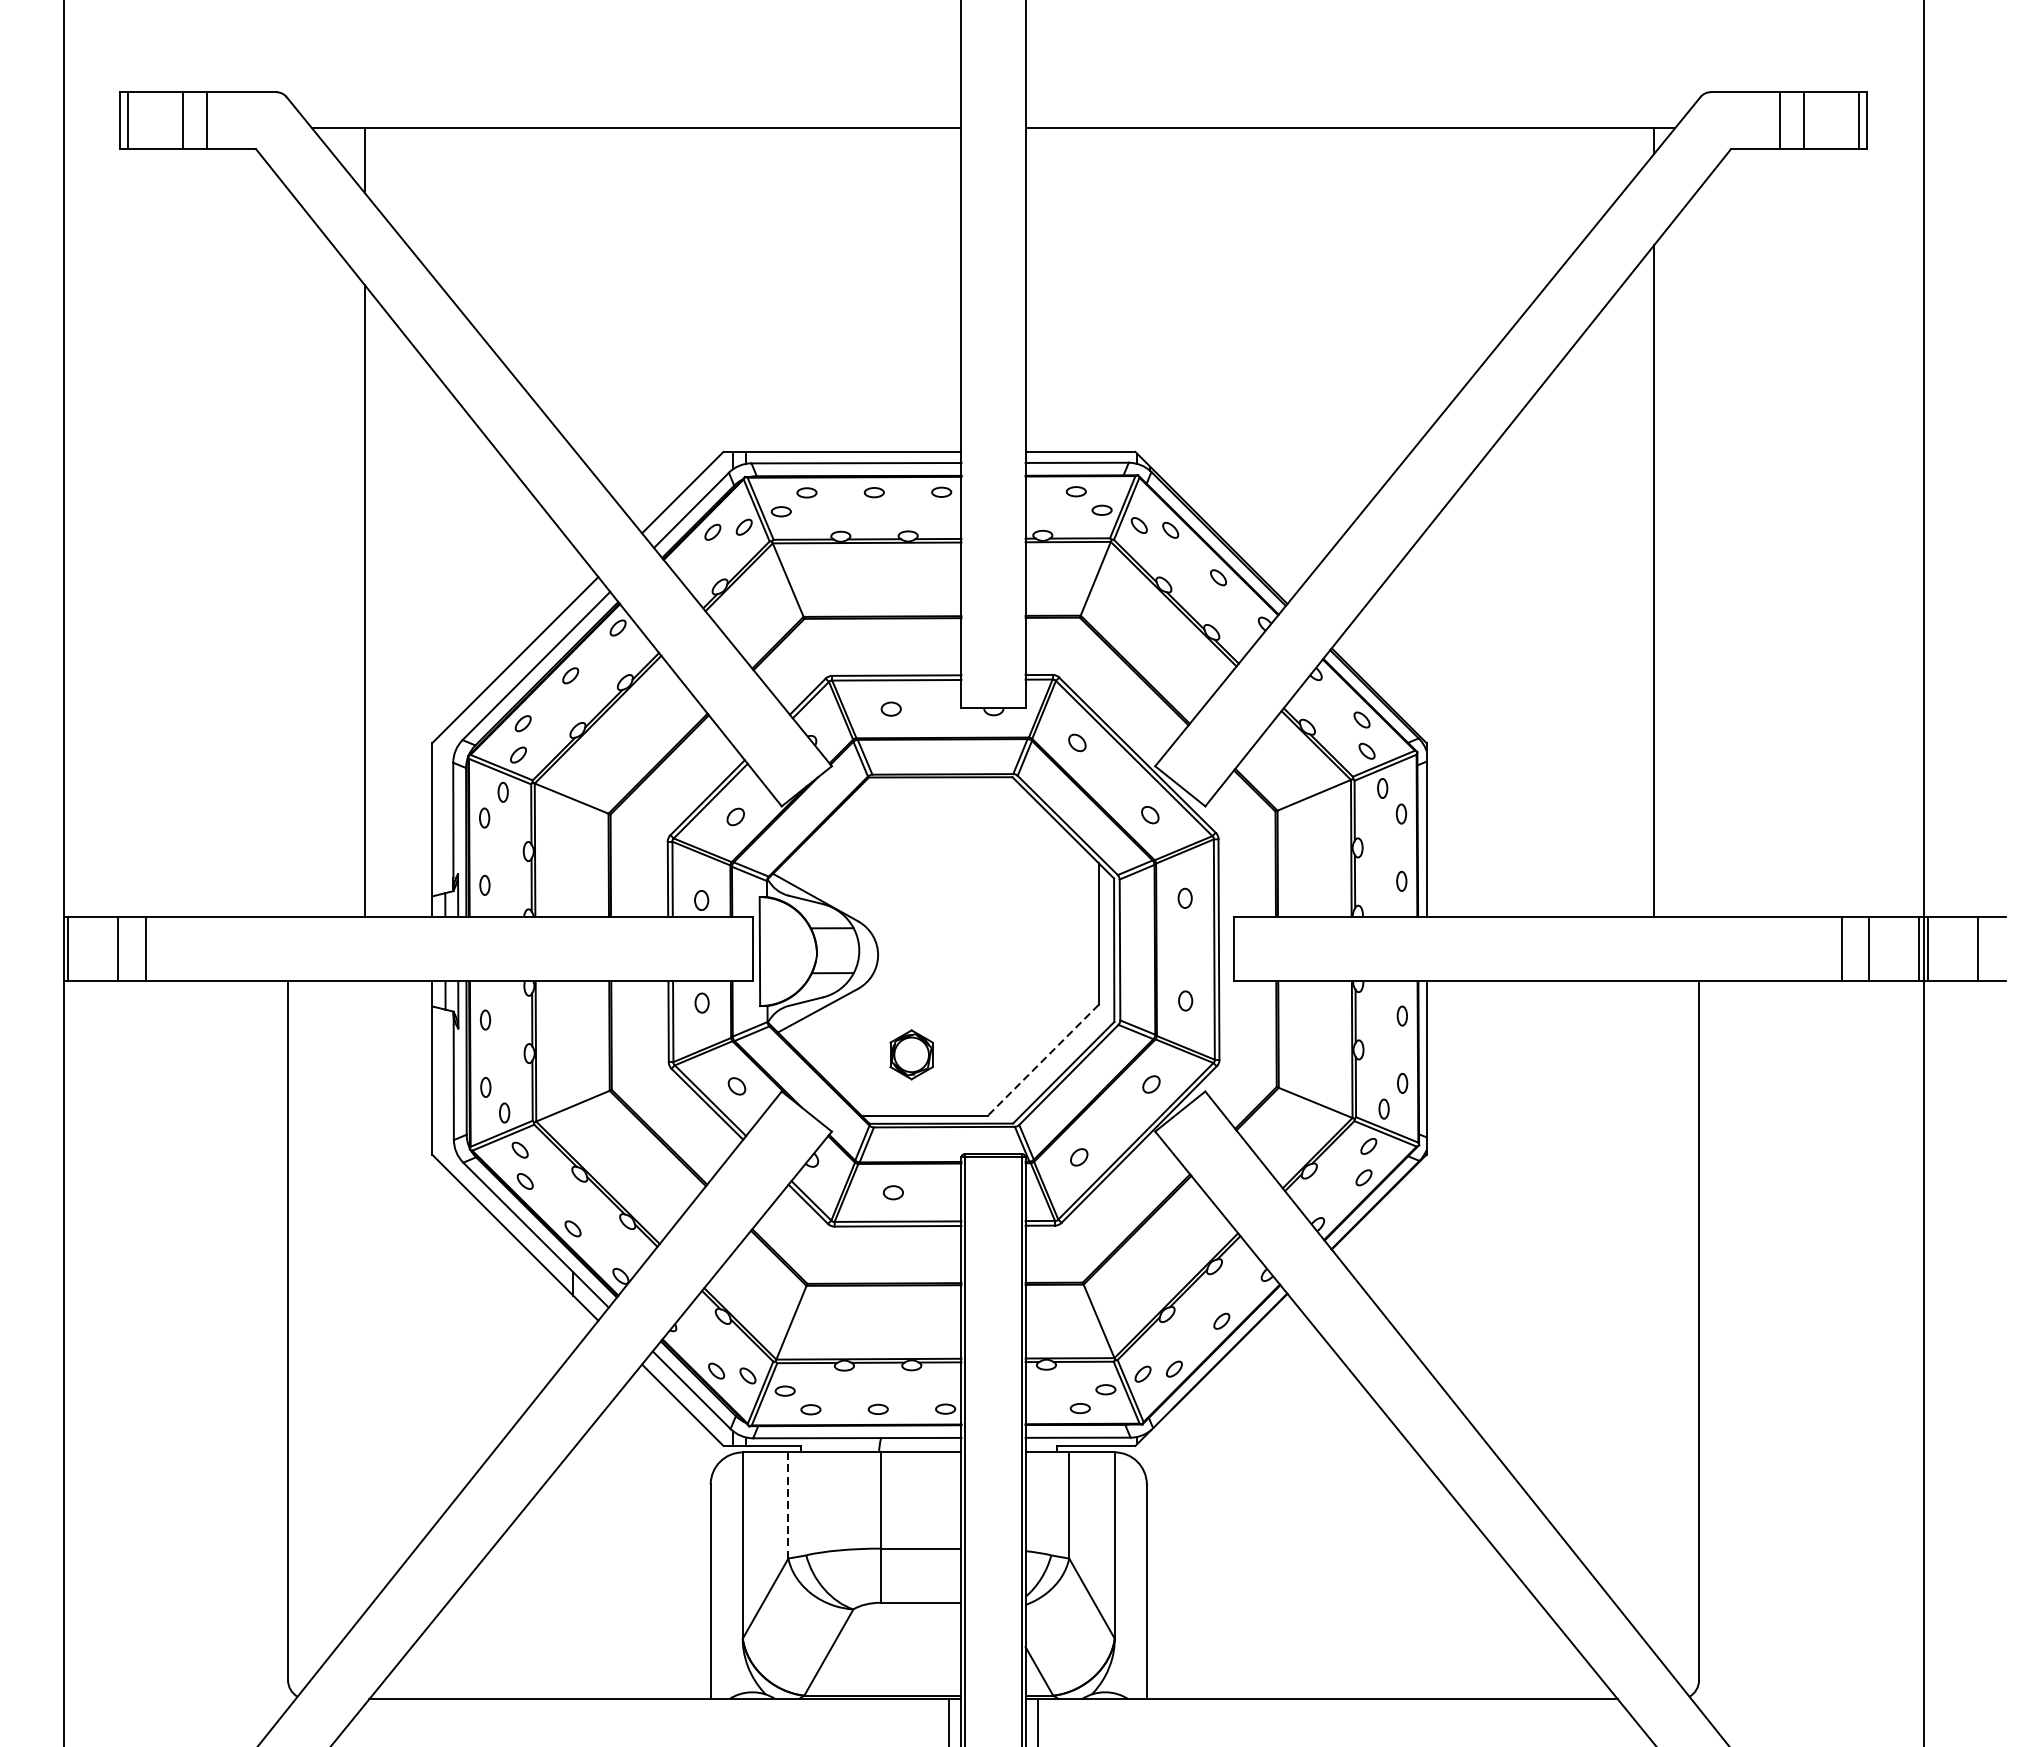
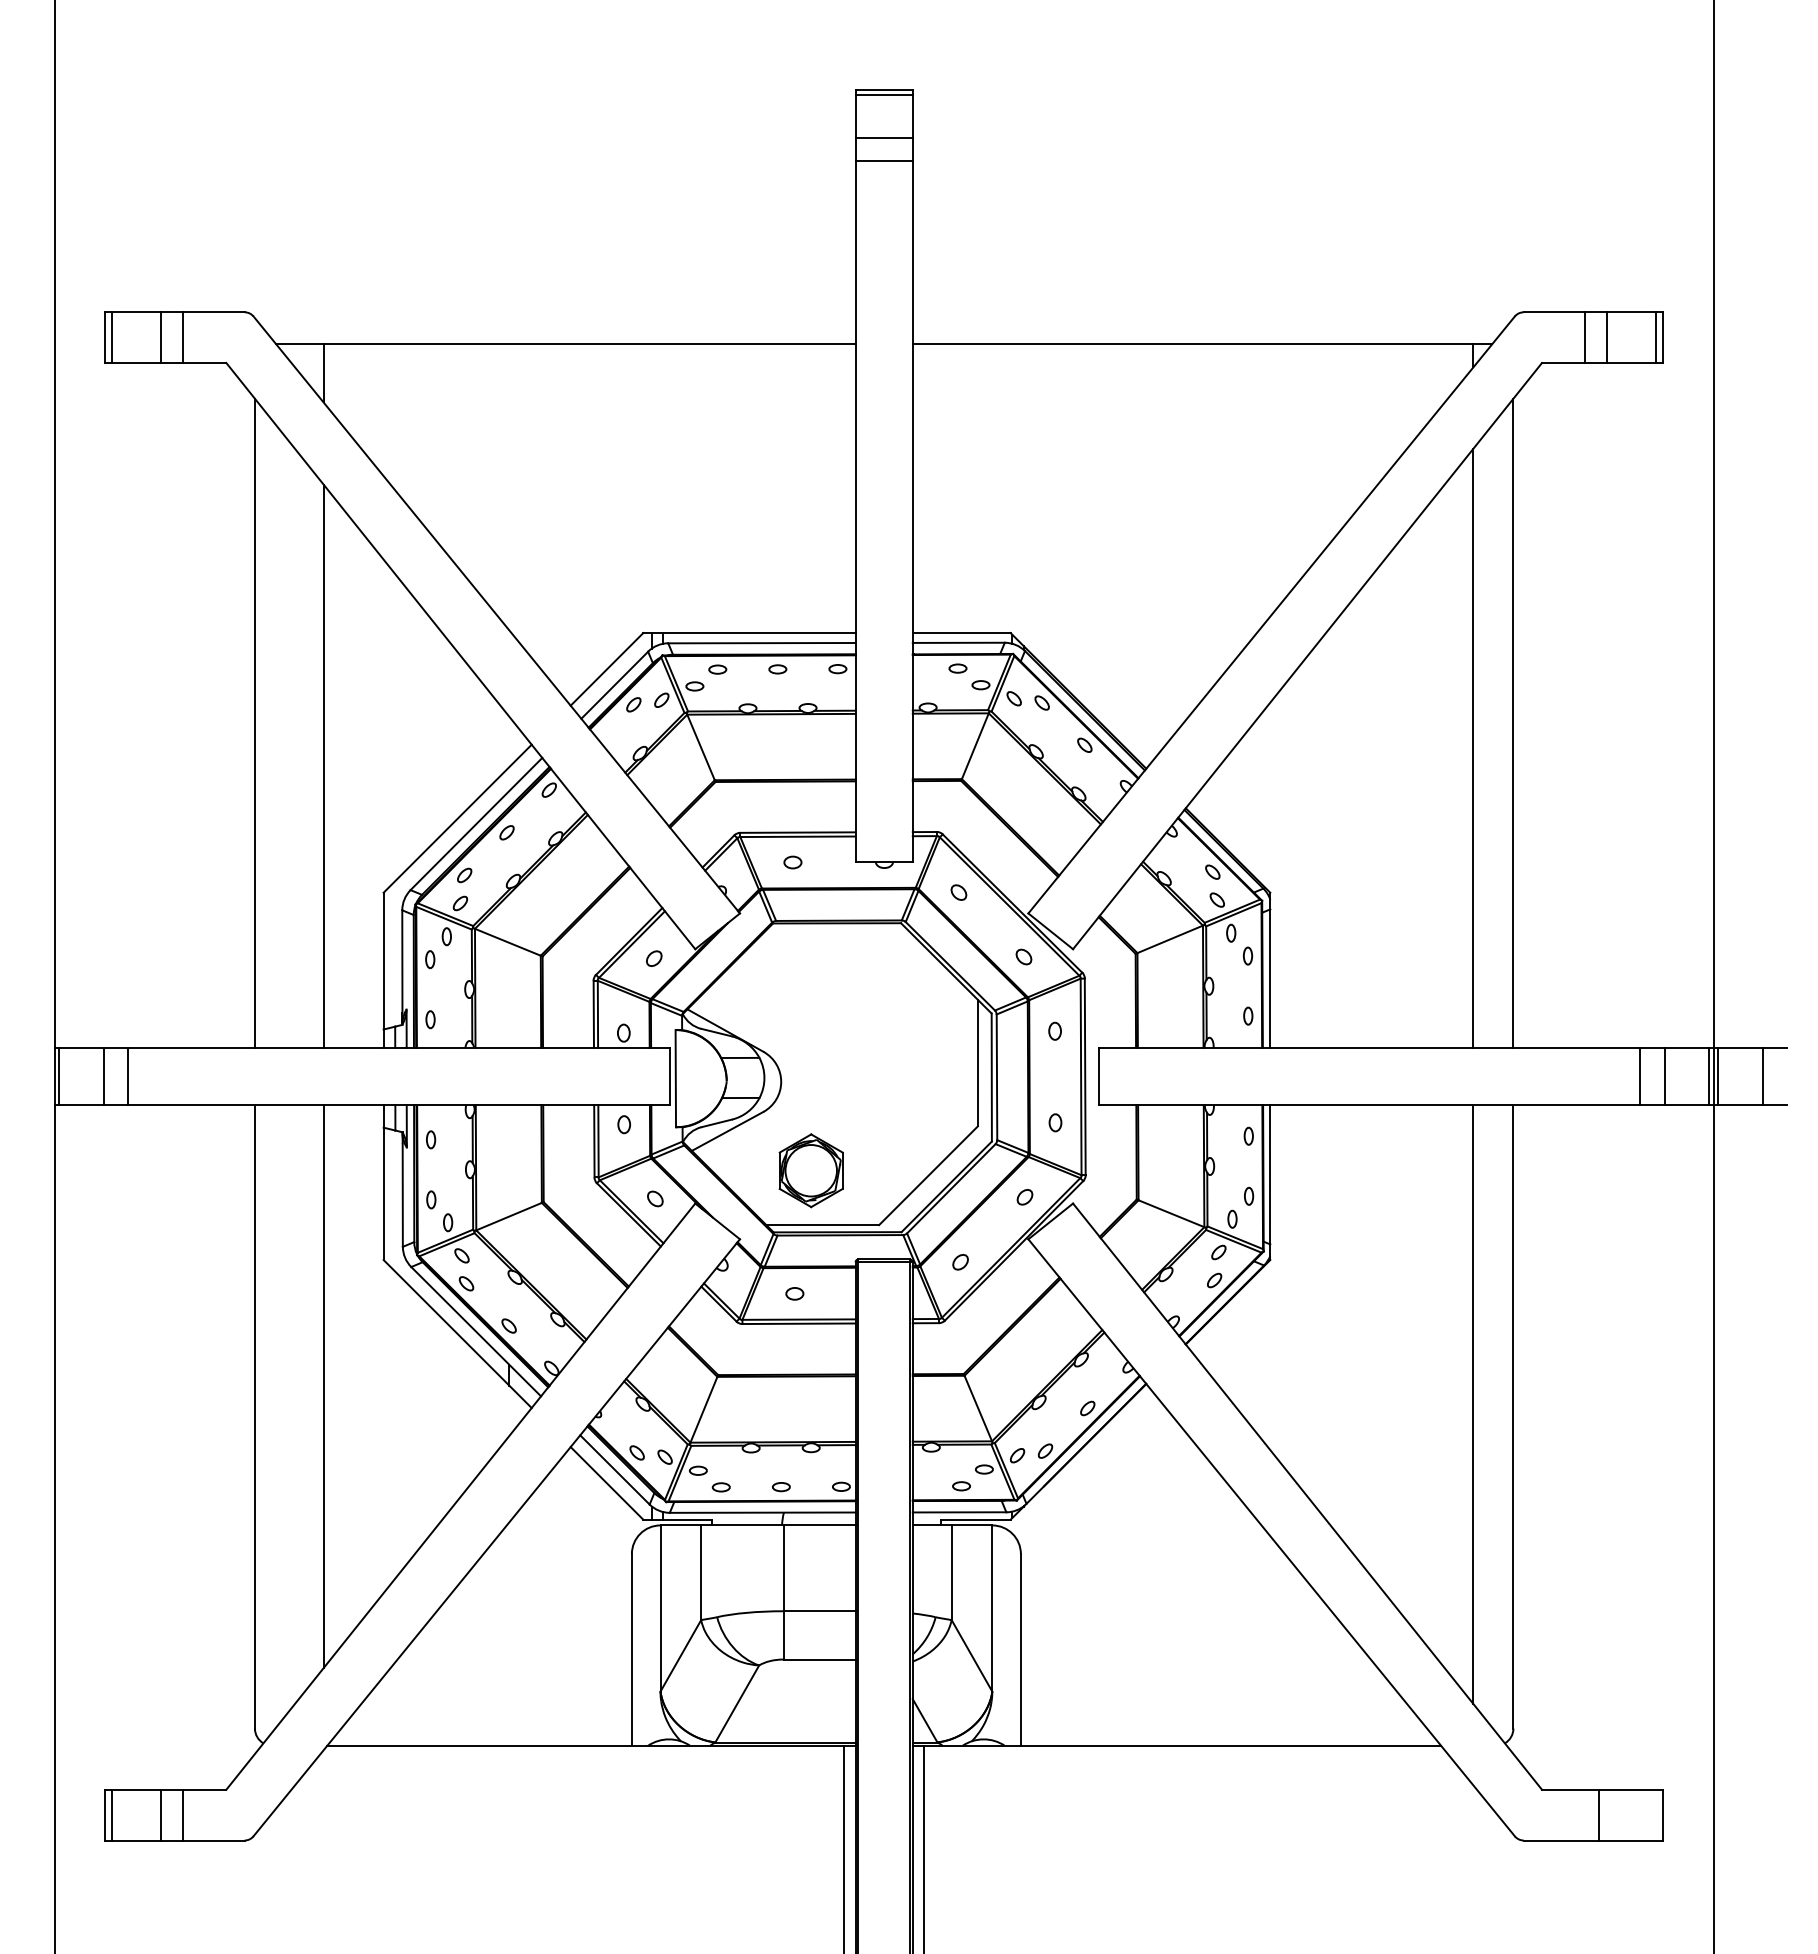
line: (287, 552) -> (254, 722), added
line: (1699, 552) -> (1513, 722), added
part: (910, 1054) -> (810, 1170), size x1.67
line: (1043, 1060) -> (928, 1175), dashed -> solid
line: (364, 1296) -> (323, 1386), added
line: (1654, 1315) -> (1473, 1403), added
line: (788, 1505) -> (701, 1572), dashed -> solid

